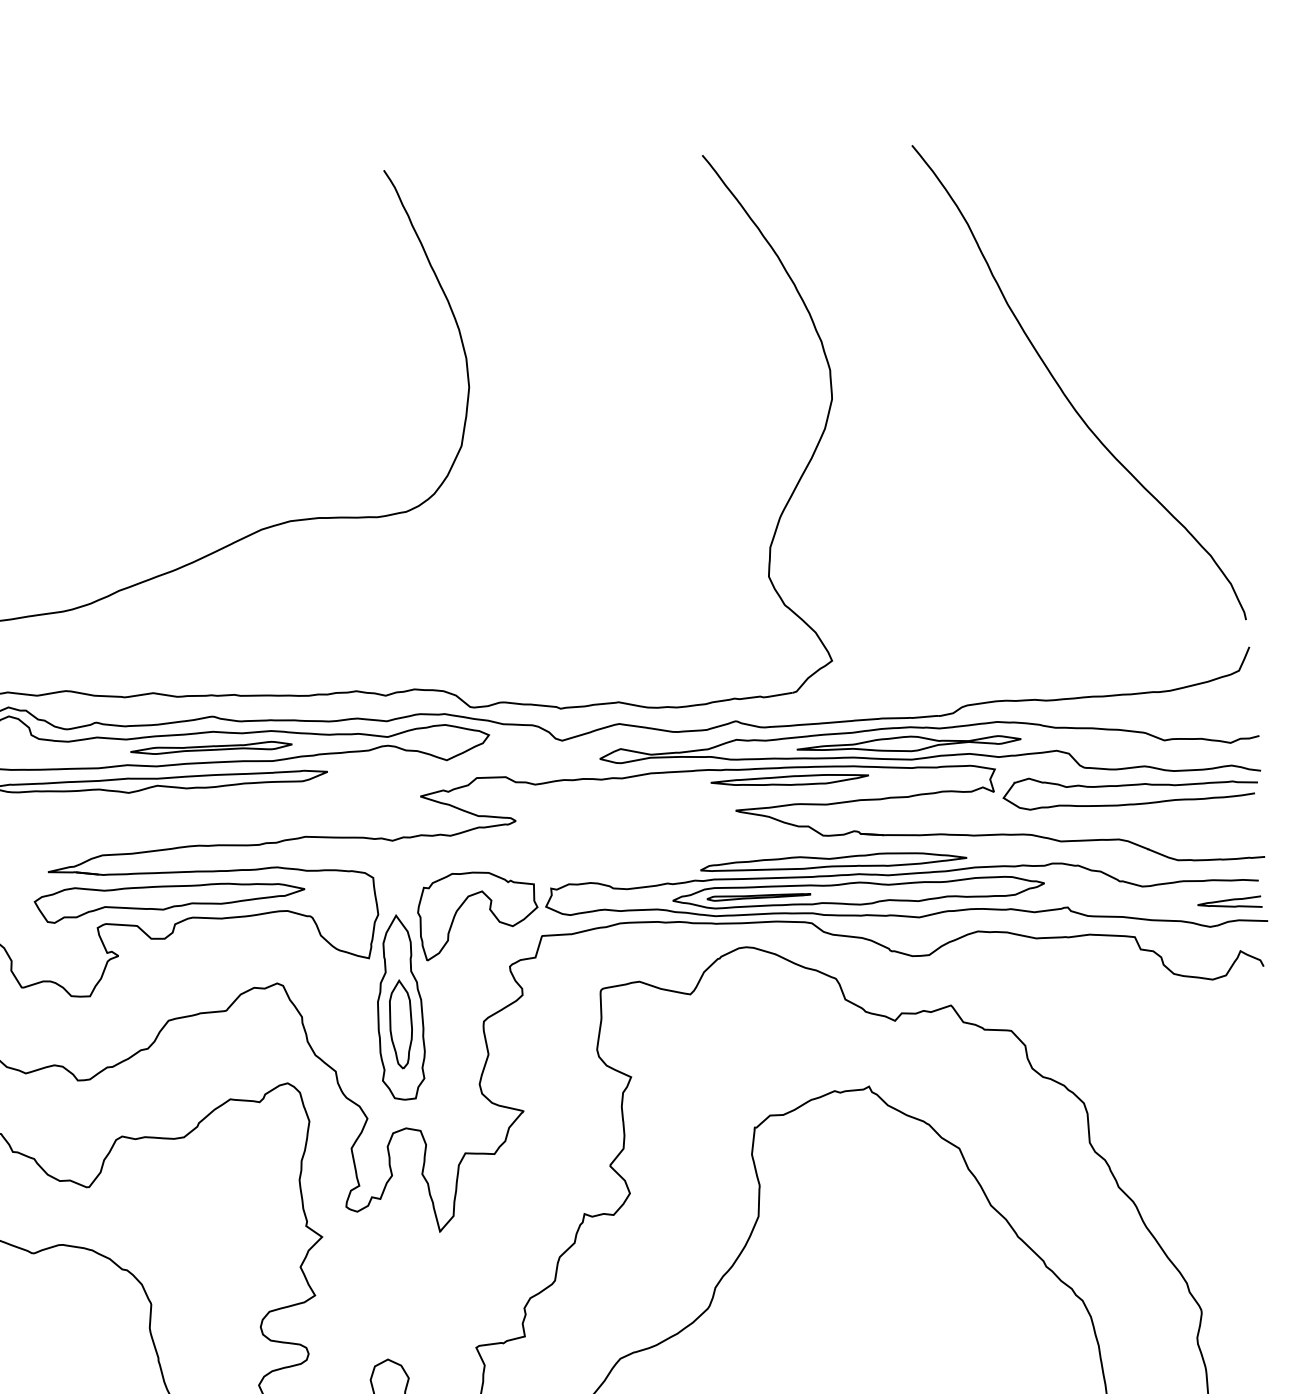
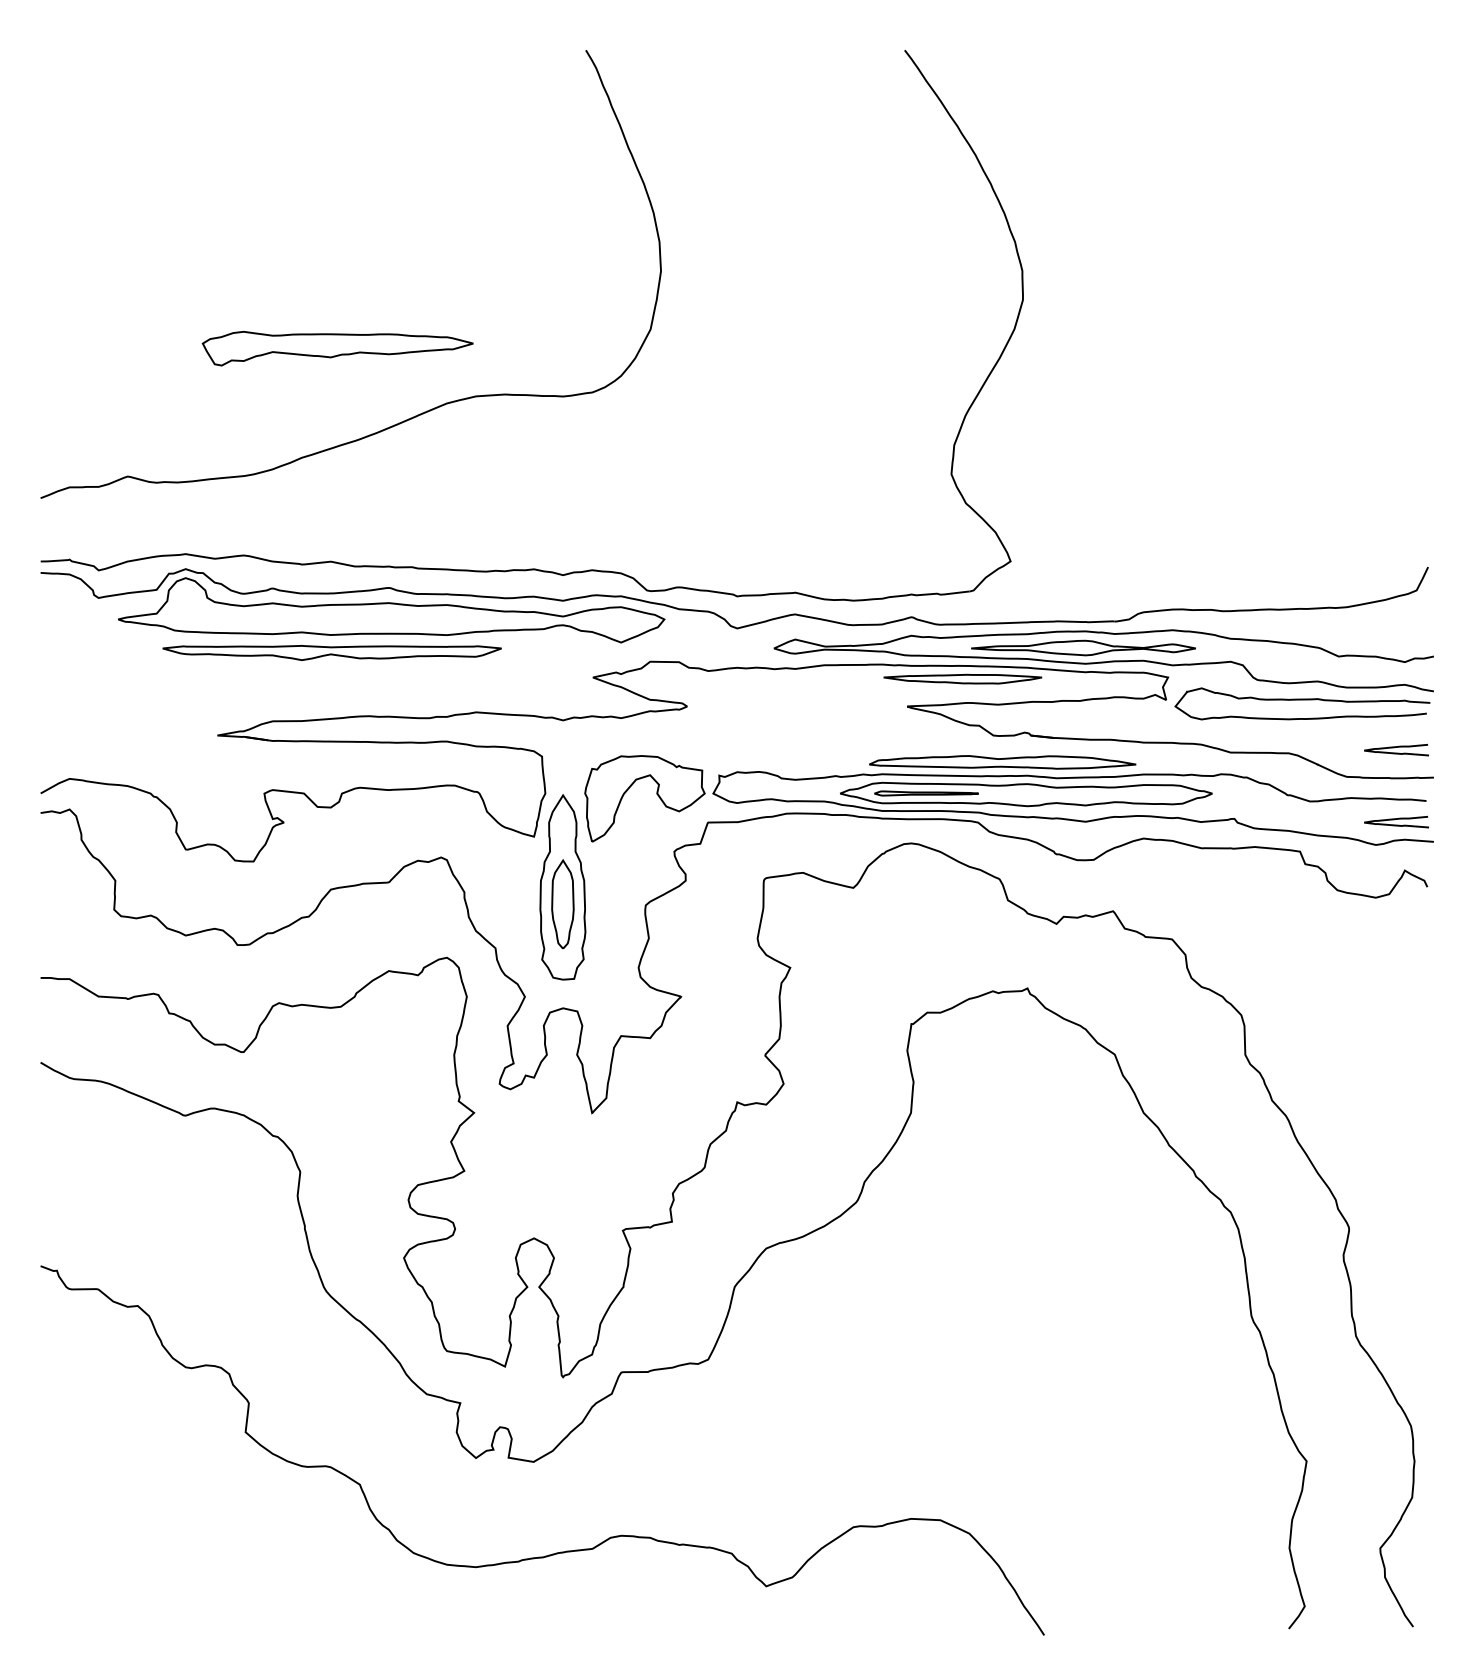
curve: (1064, 392) -> (1255, 304), removed
part: (211, 748) -> (386, 619), removed
curve: (1226, 828) -> (1396, 747), added
part: (169, 900) -> (337, 348), moved

